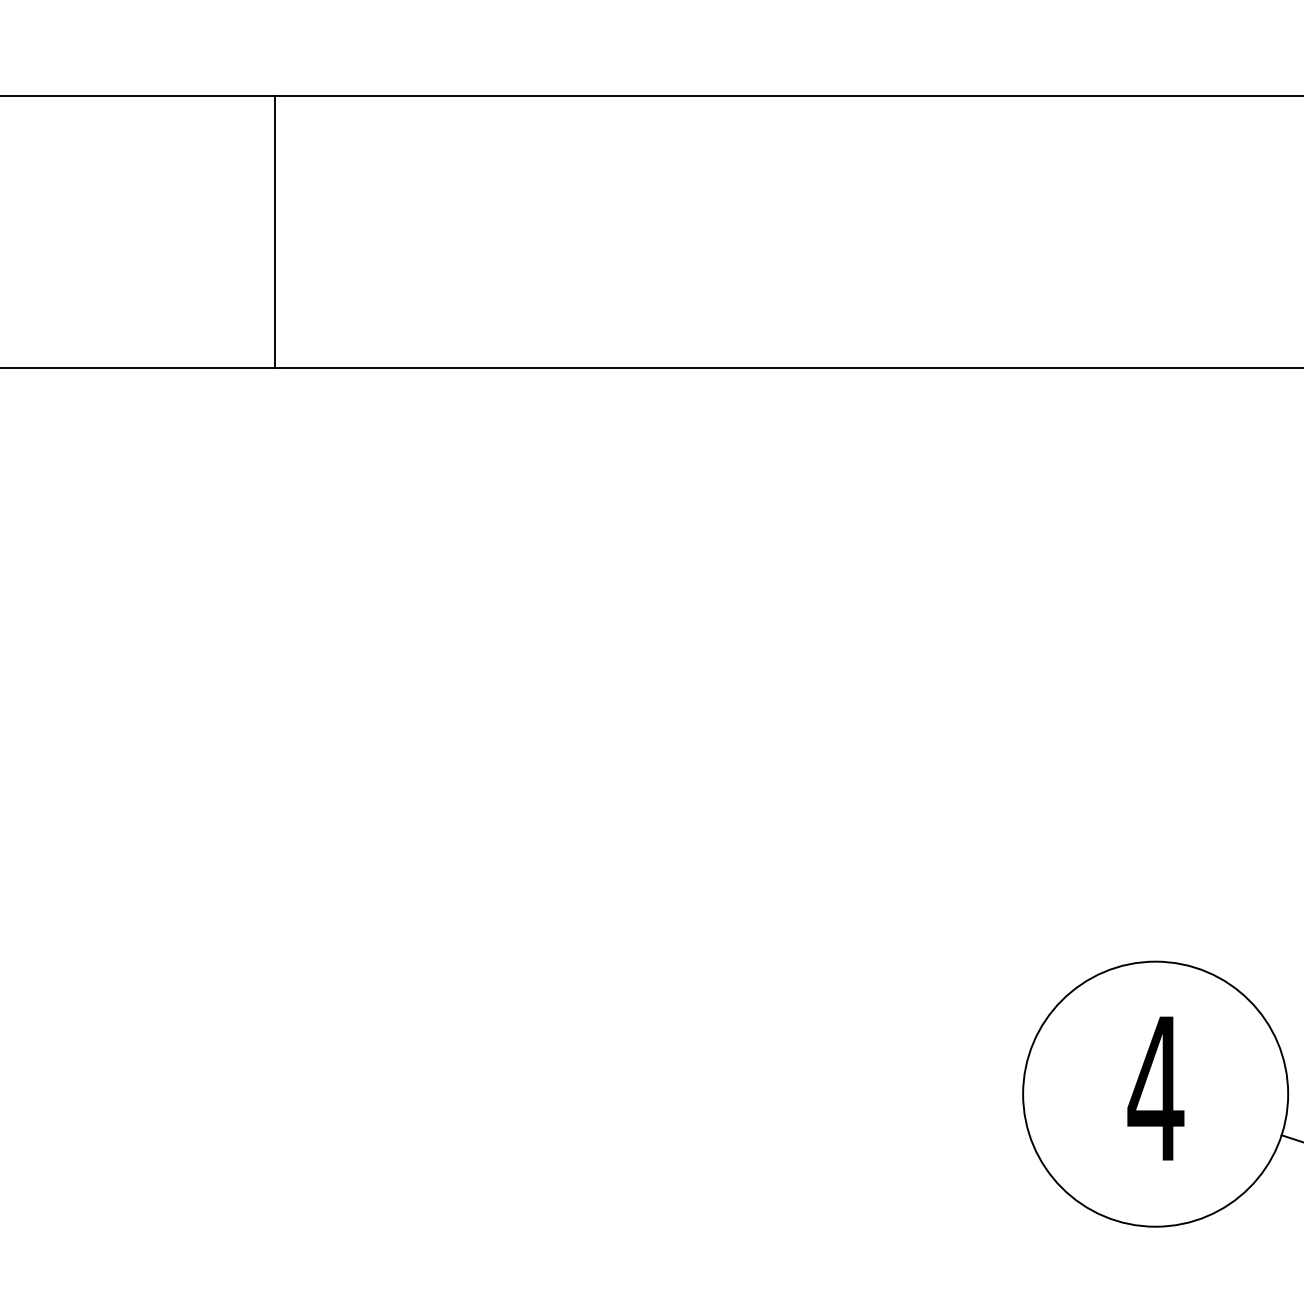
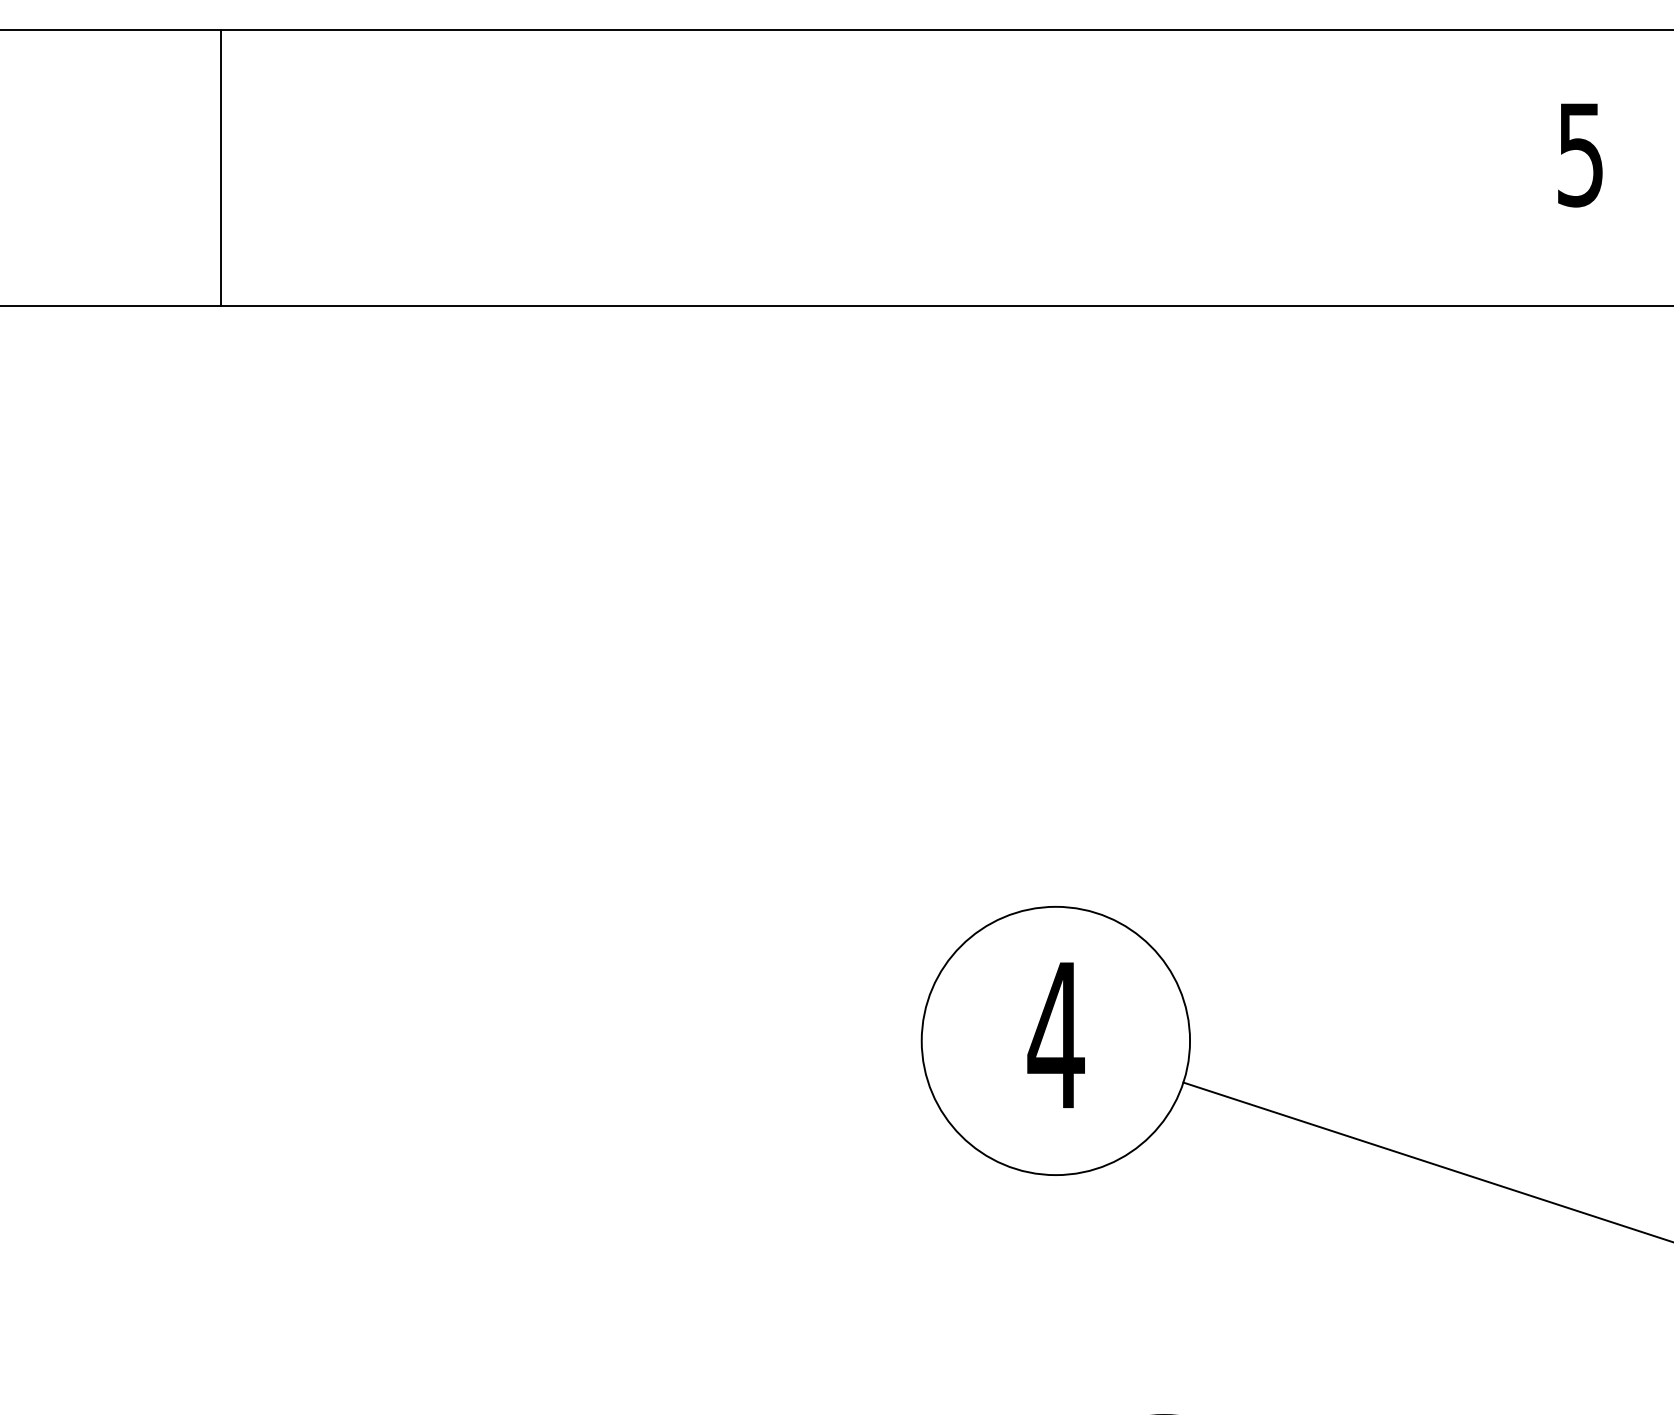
line: (274, 231) -> (221, 167), moved

